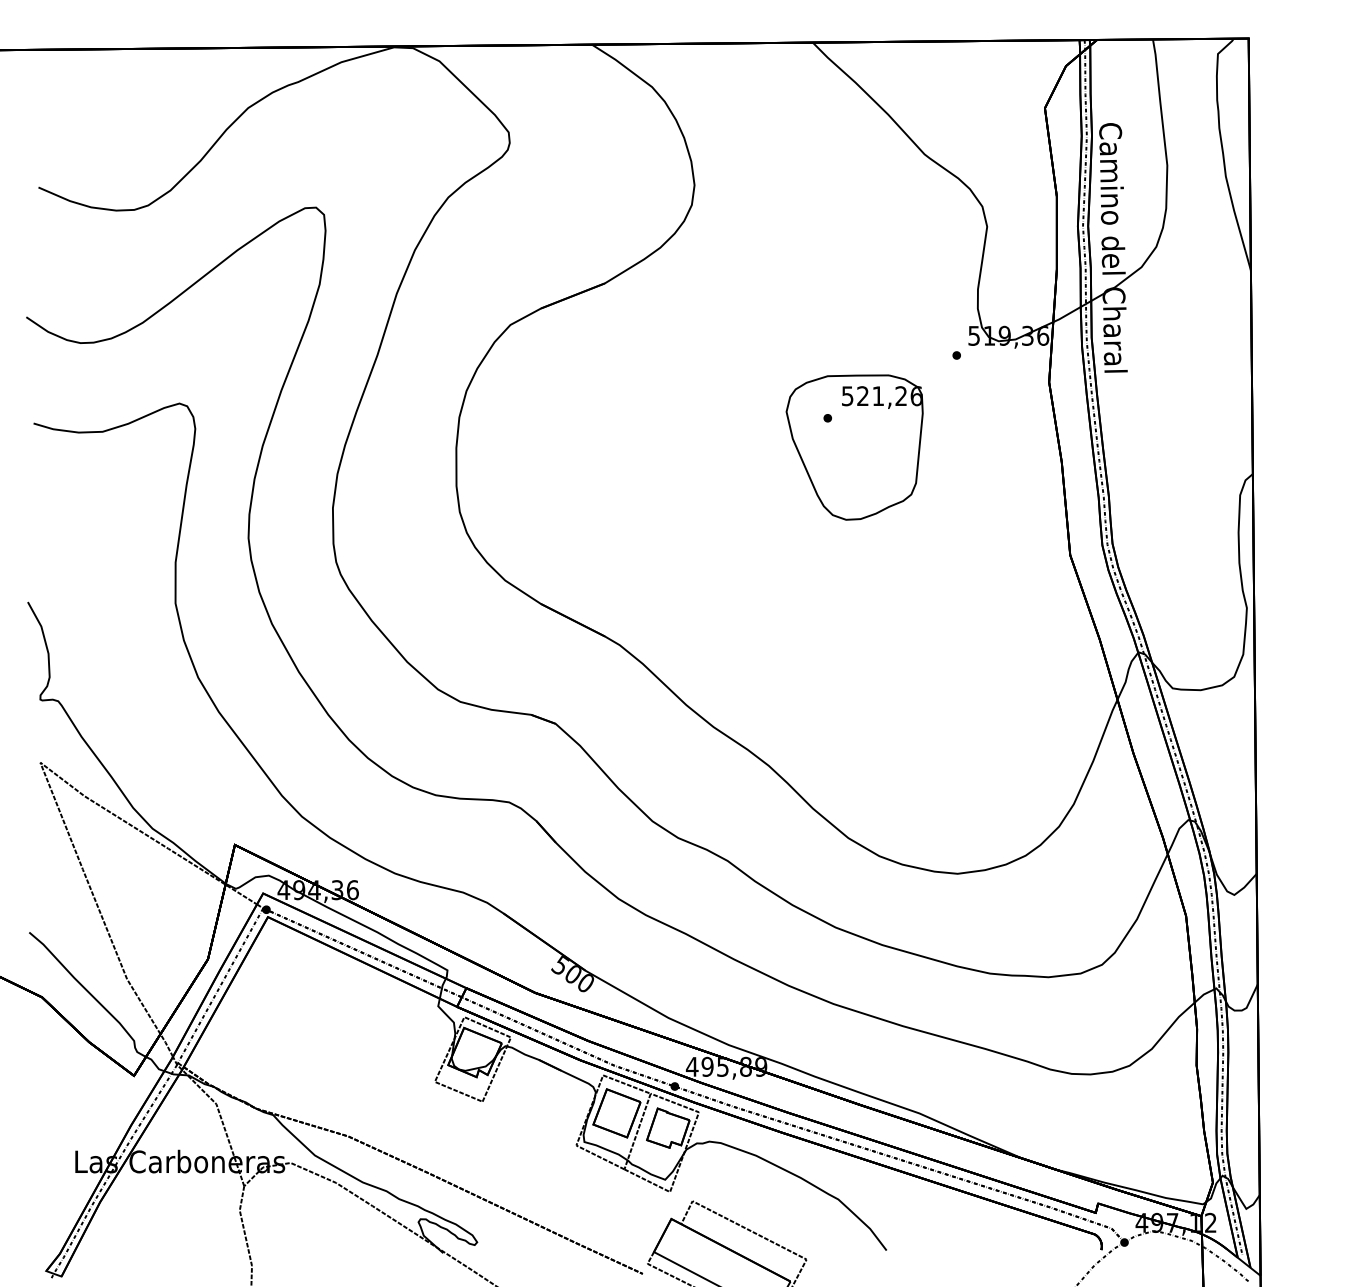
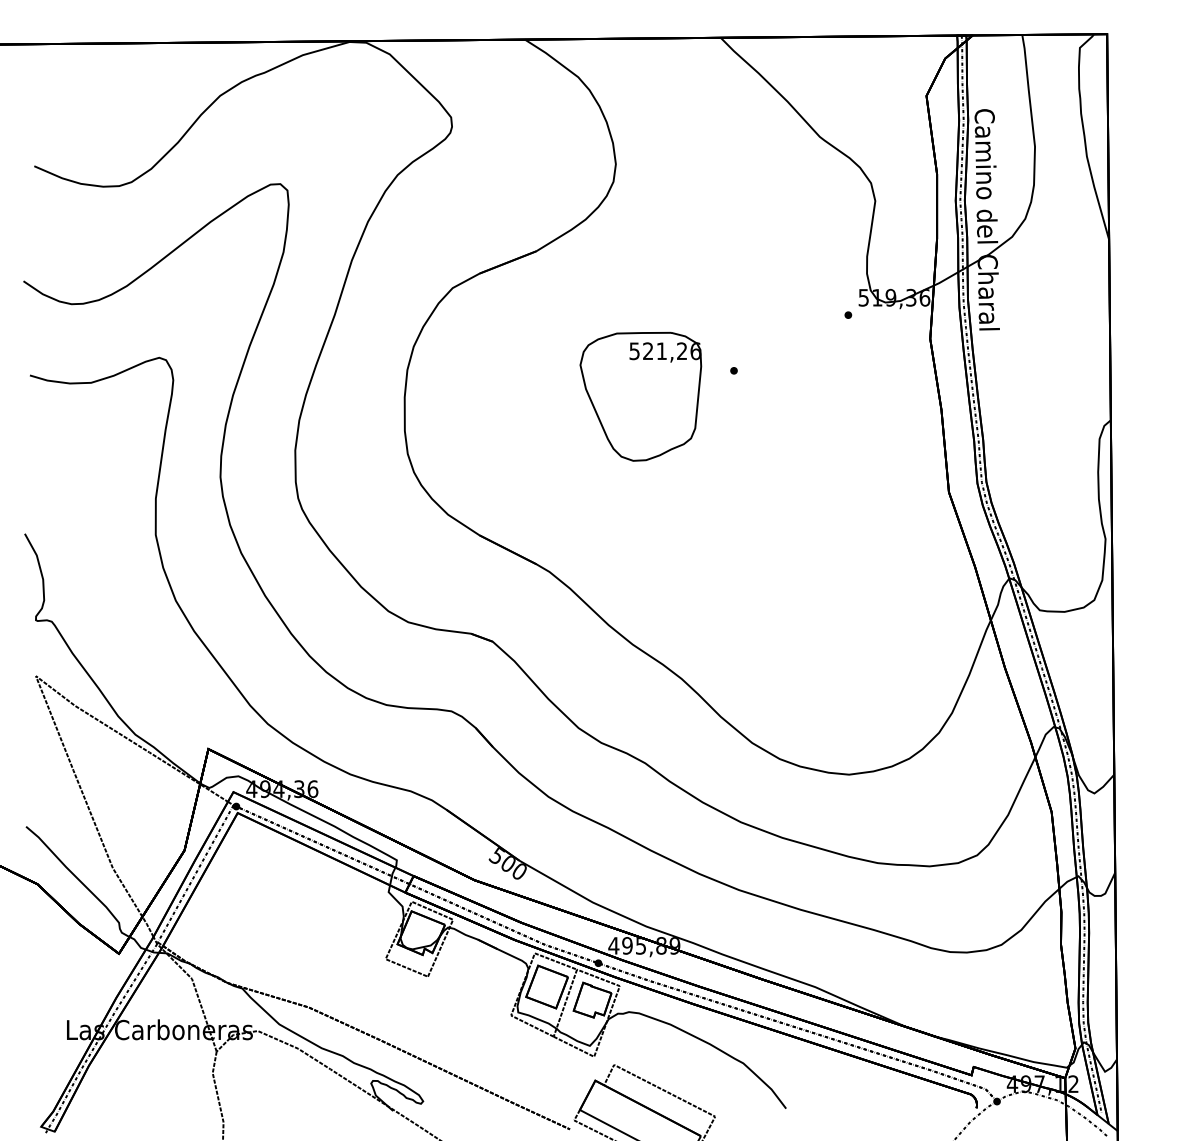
part: (854, 447) -> (640, 396), moved

